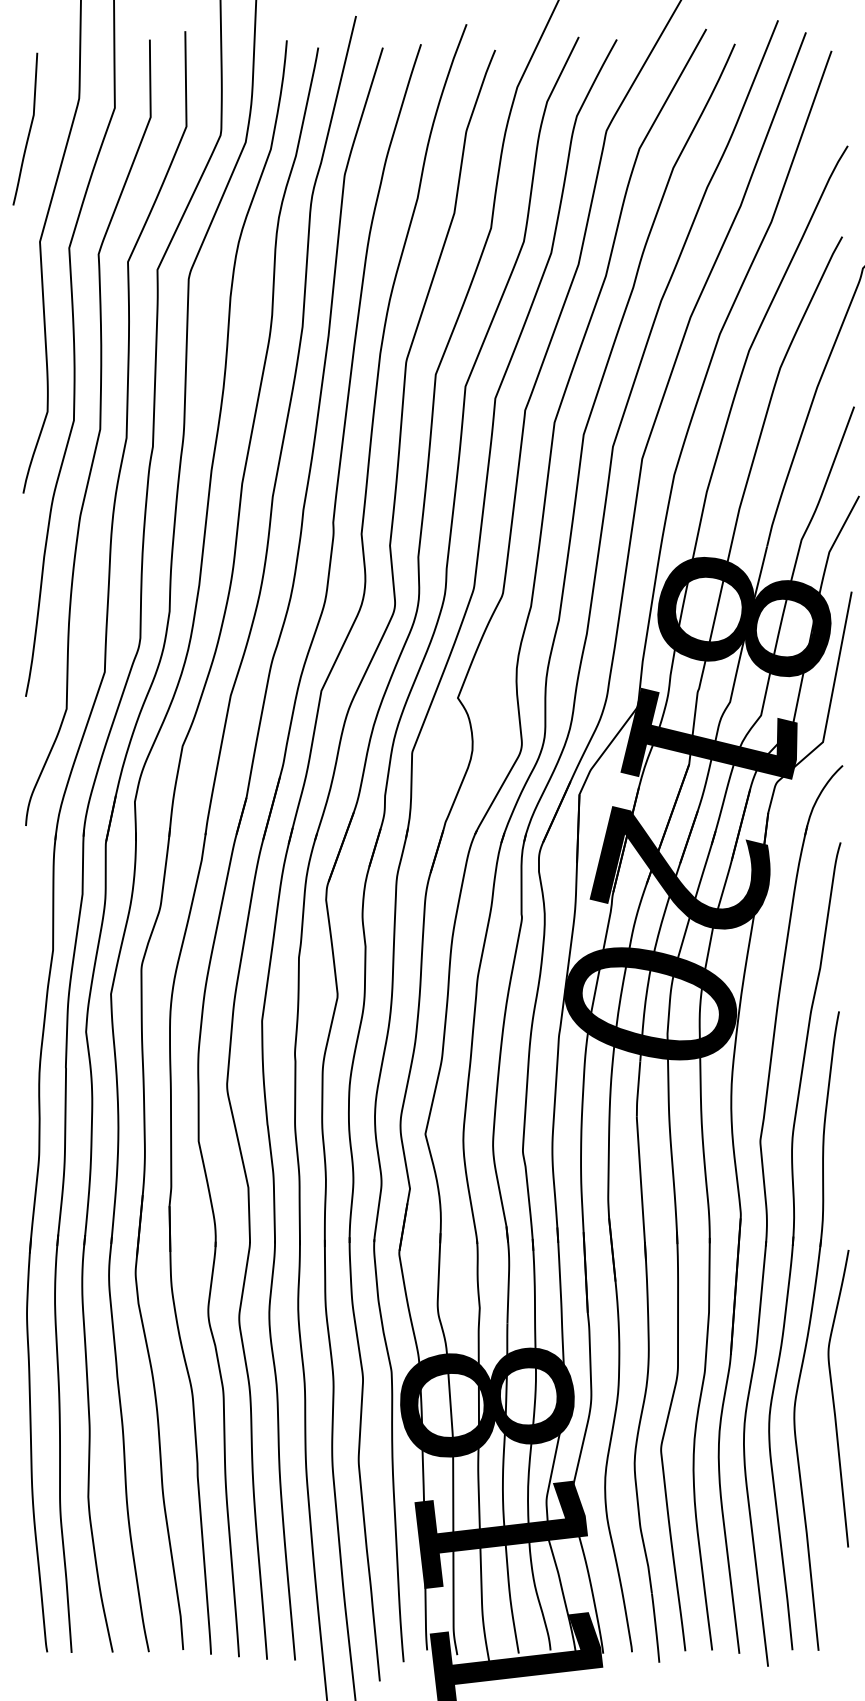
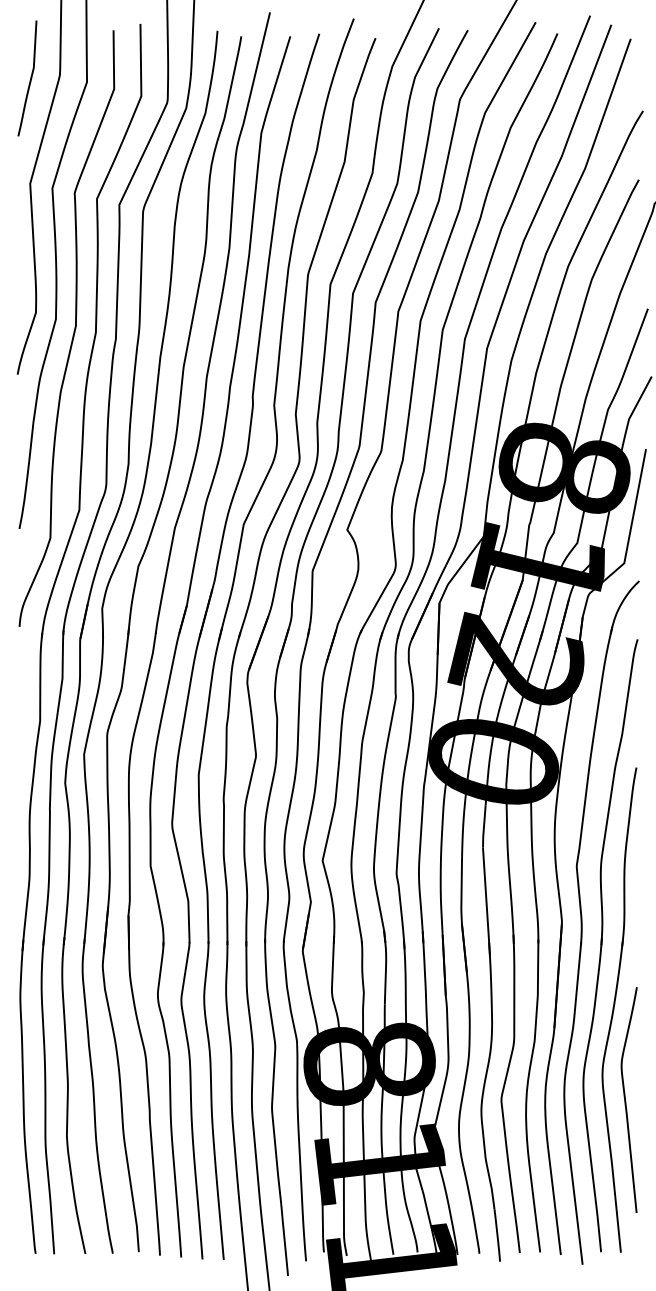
curve: (29, 128) -> (30, 77), moved
curve: (834, 1399) -> (626, 1100), moved

